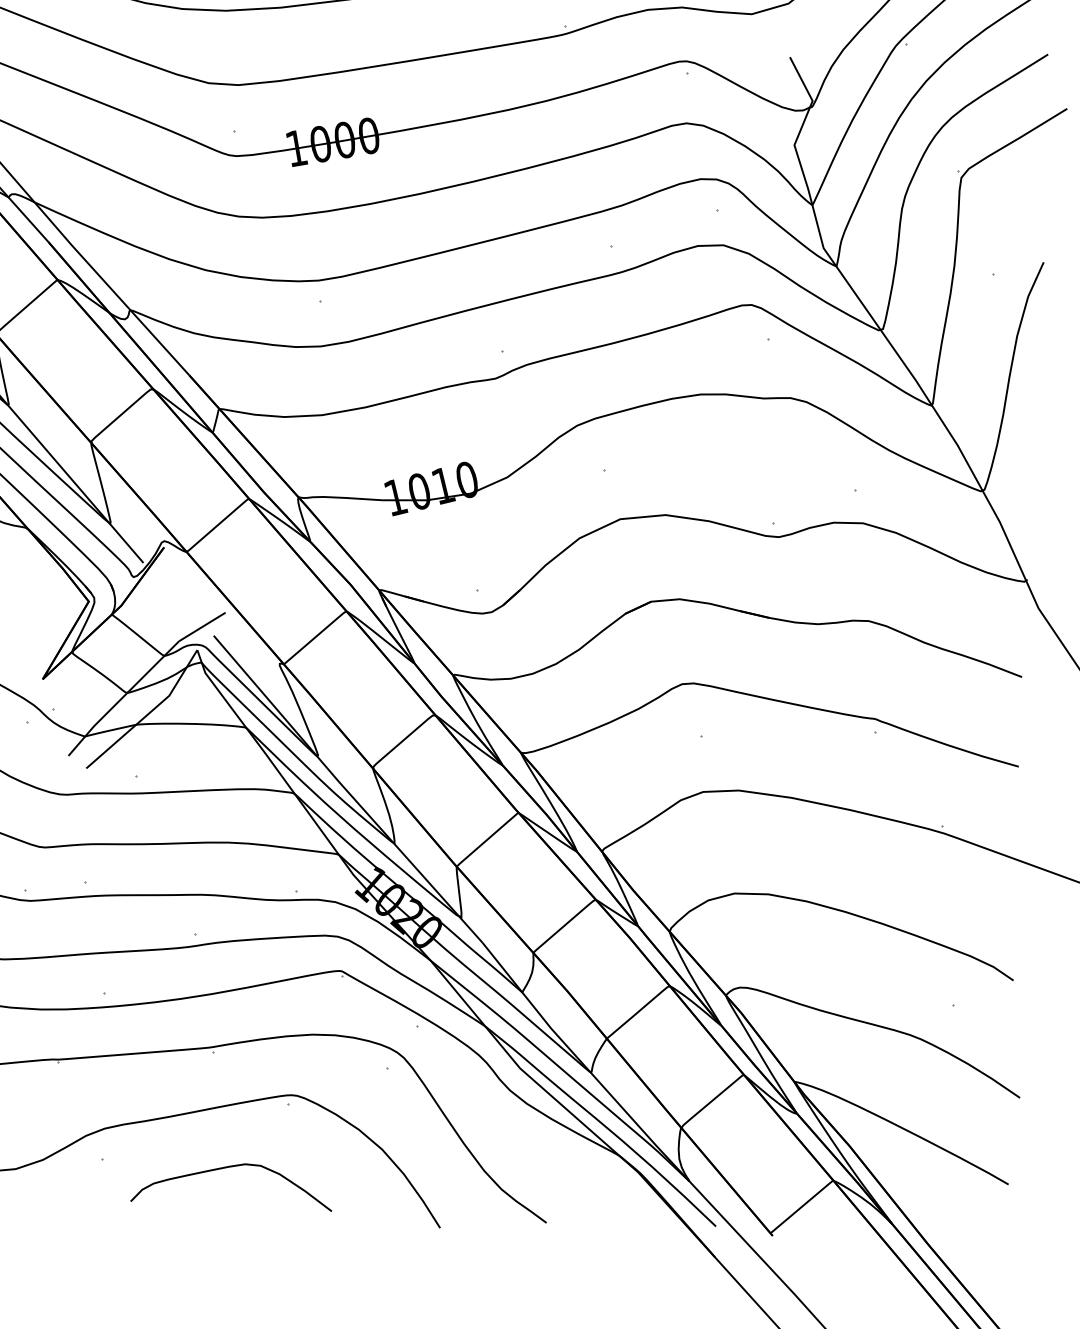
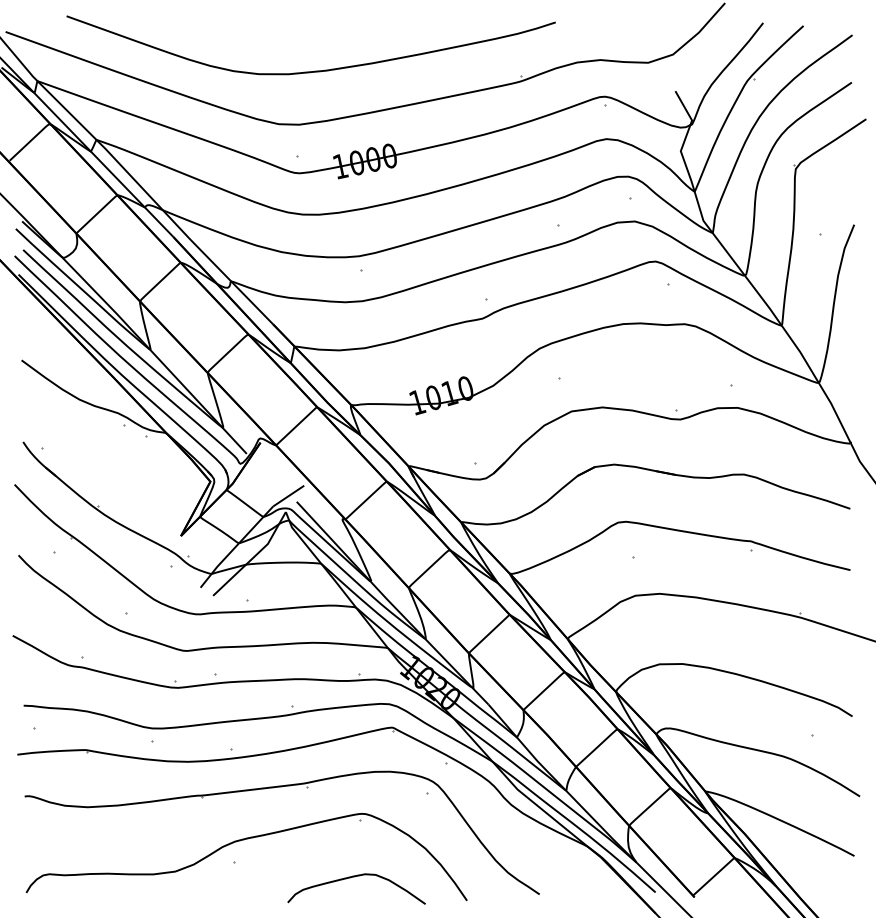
curve: (229, 1168) -> (354, 877), moved

